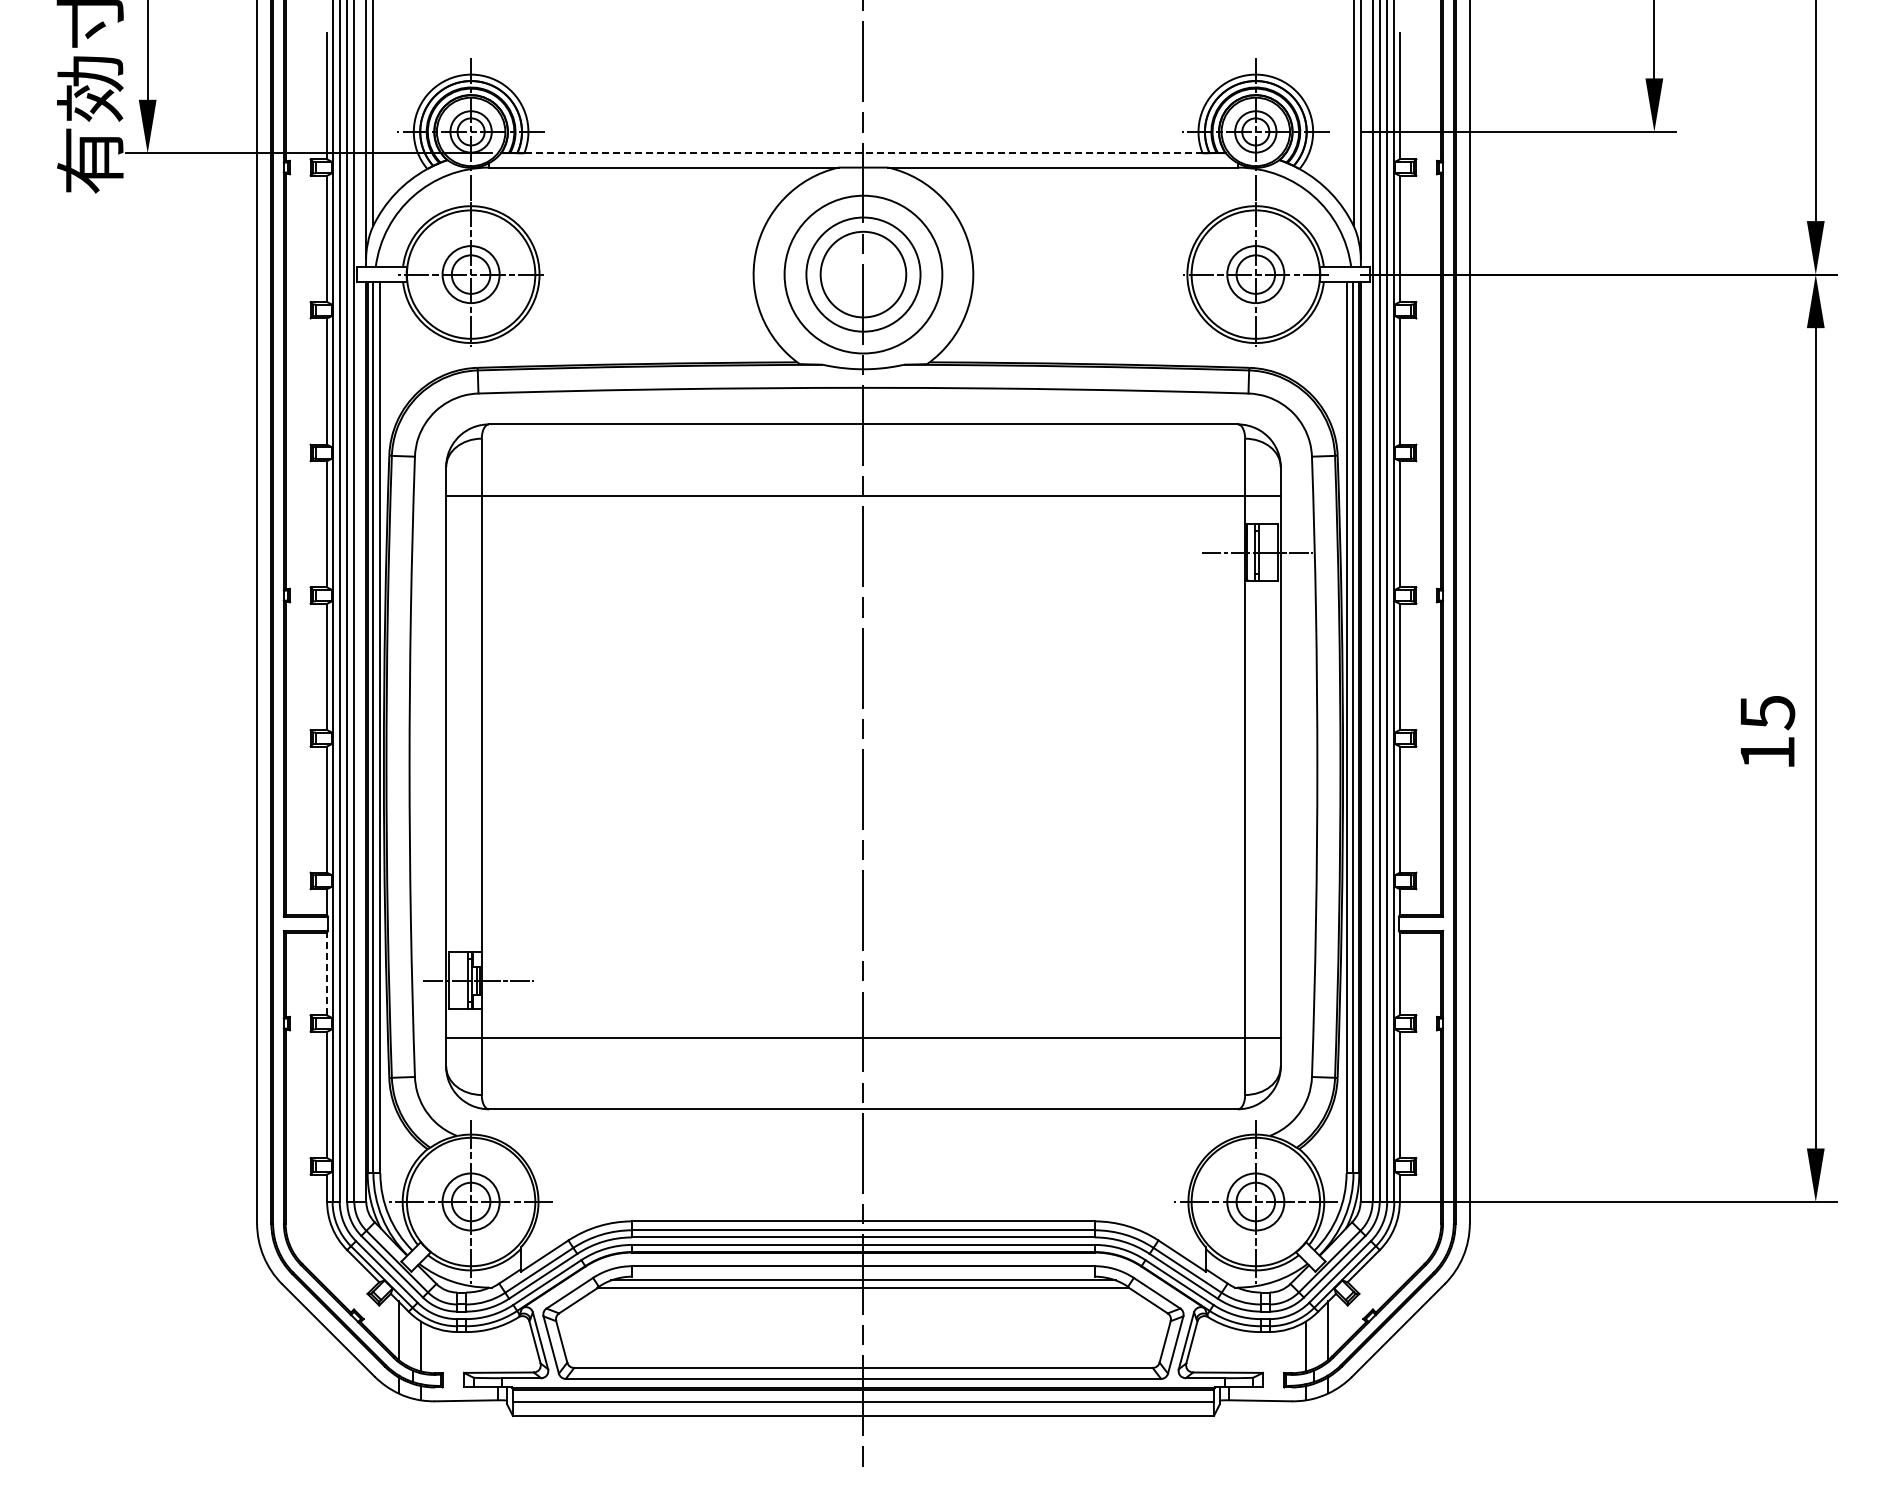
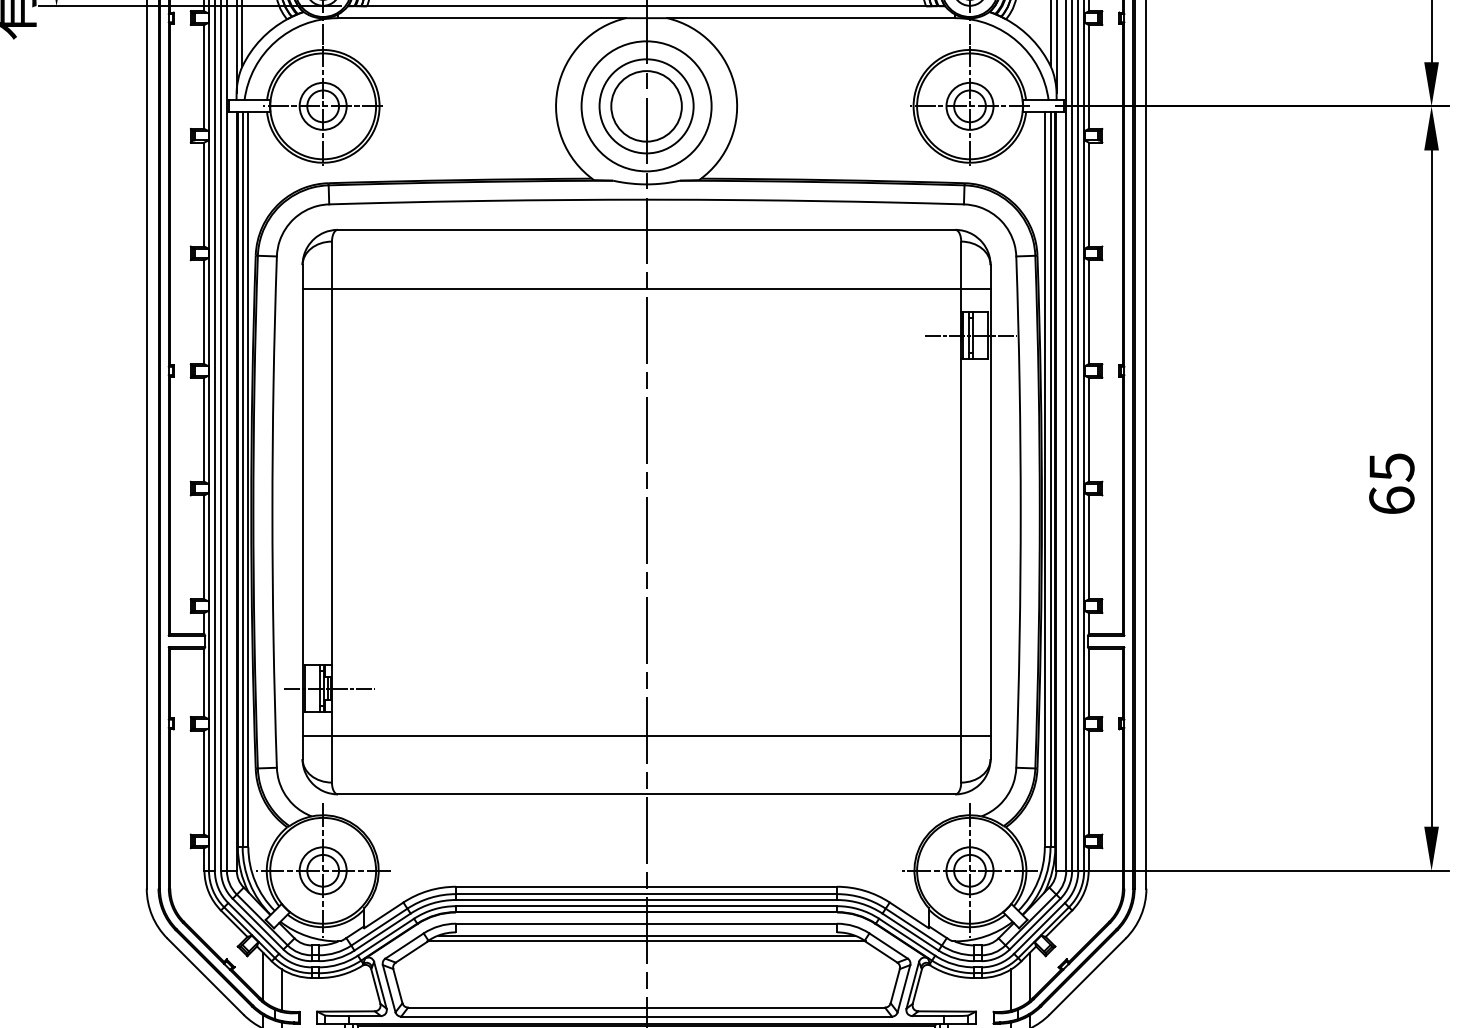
line: (862, 153) -> (645, 6), dashed -> solid
text: (1767, 751) -> (1391, 499), 15 -> 65
line: (327, 973) -> (204, 682), dashed -> solid

